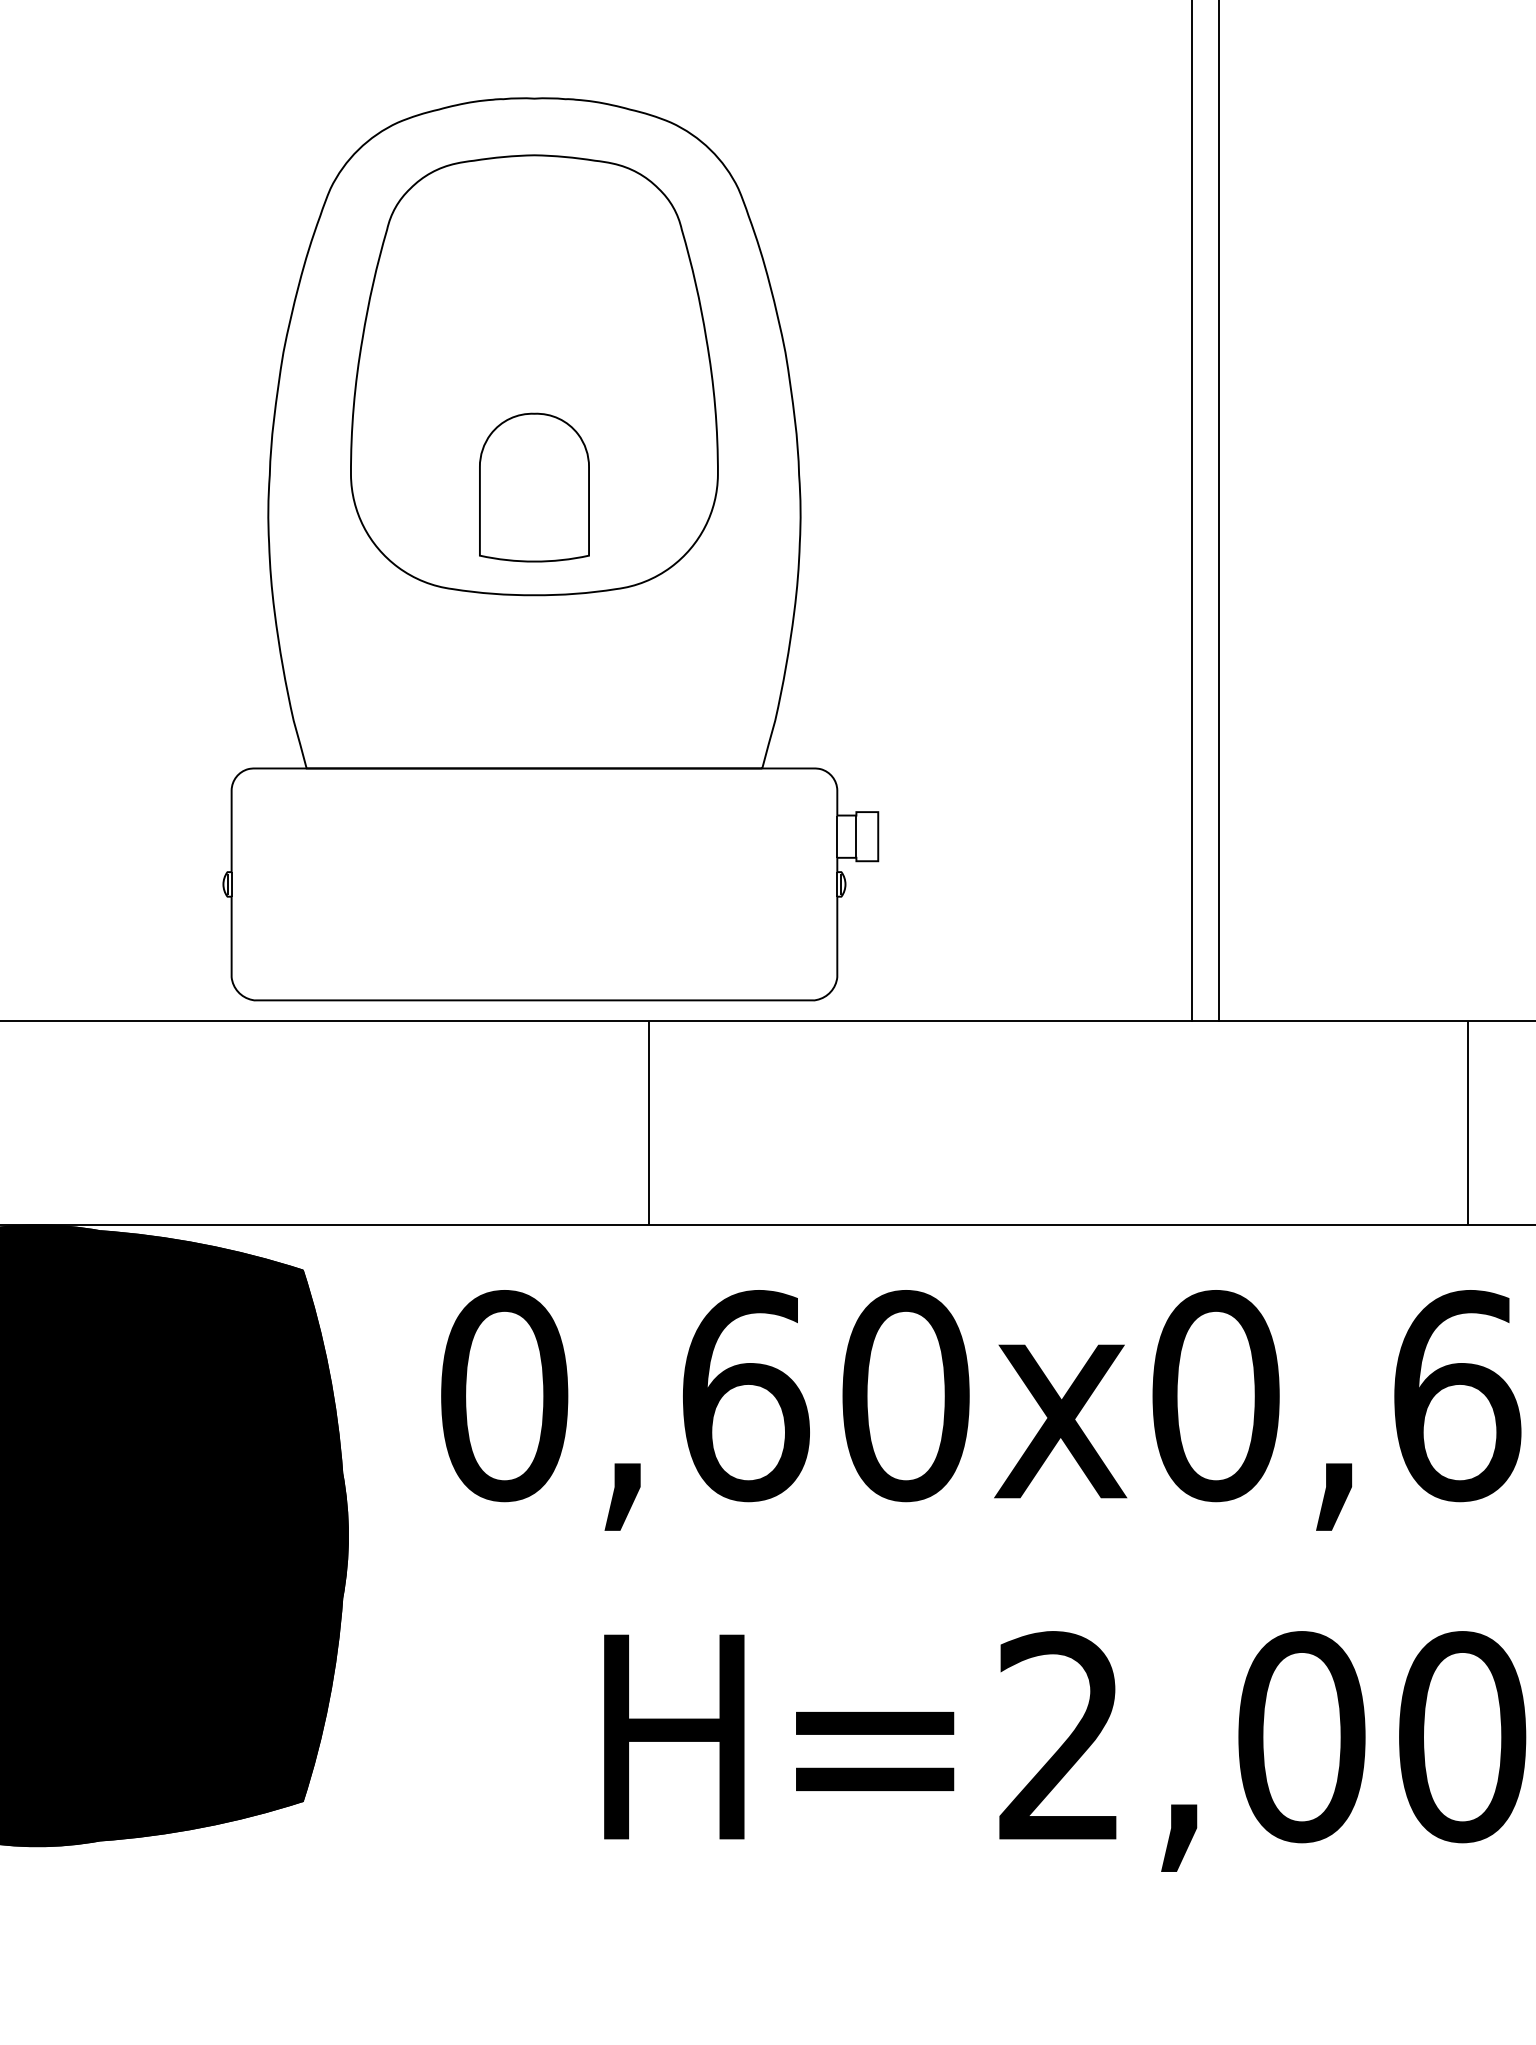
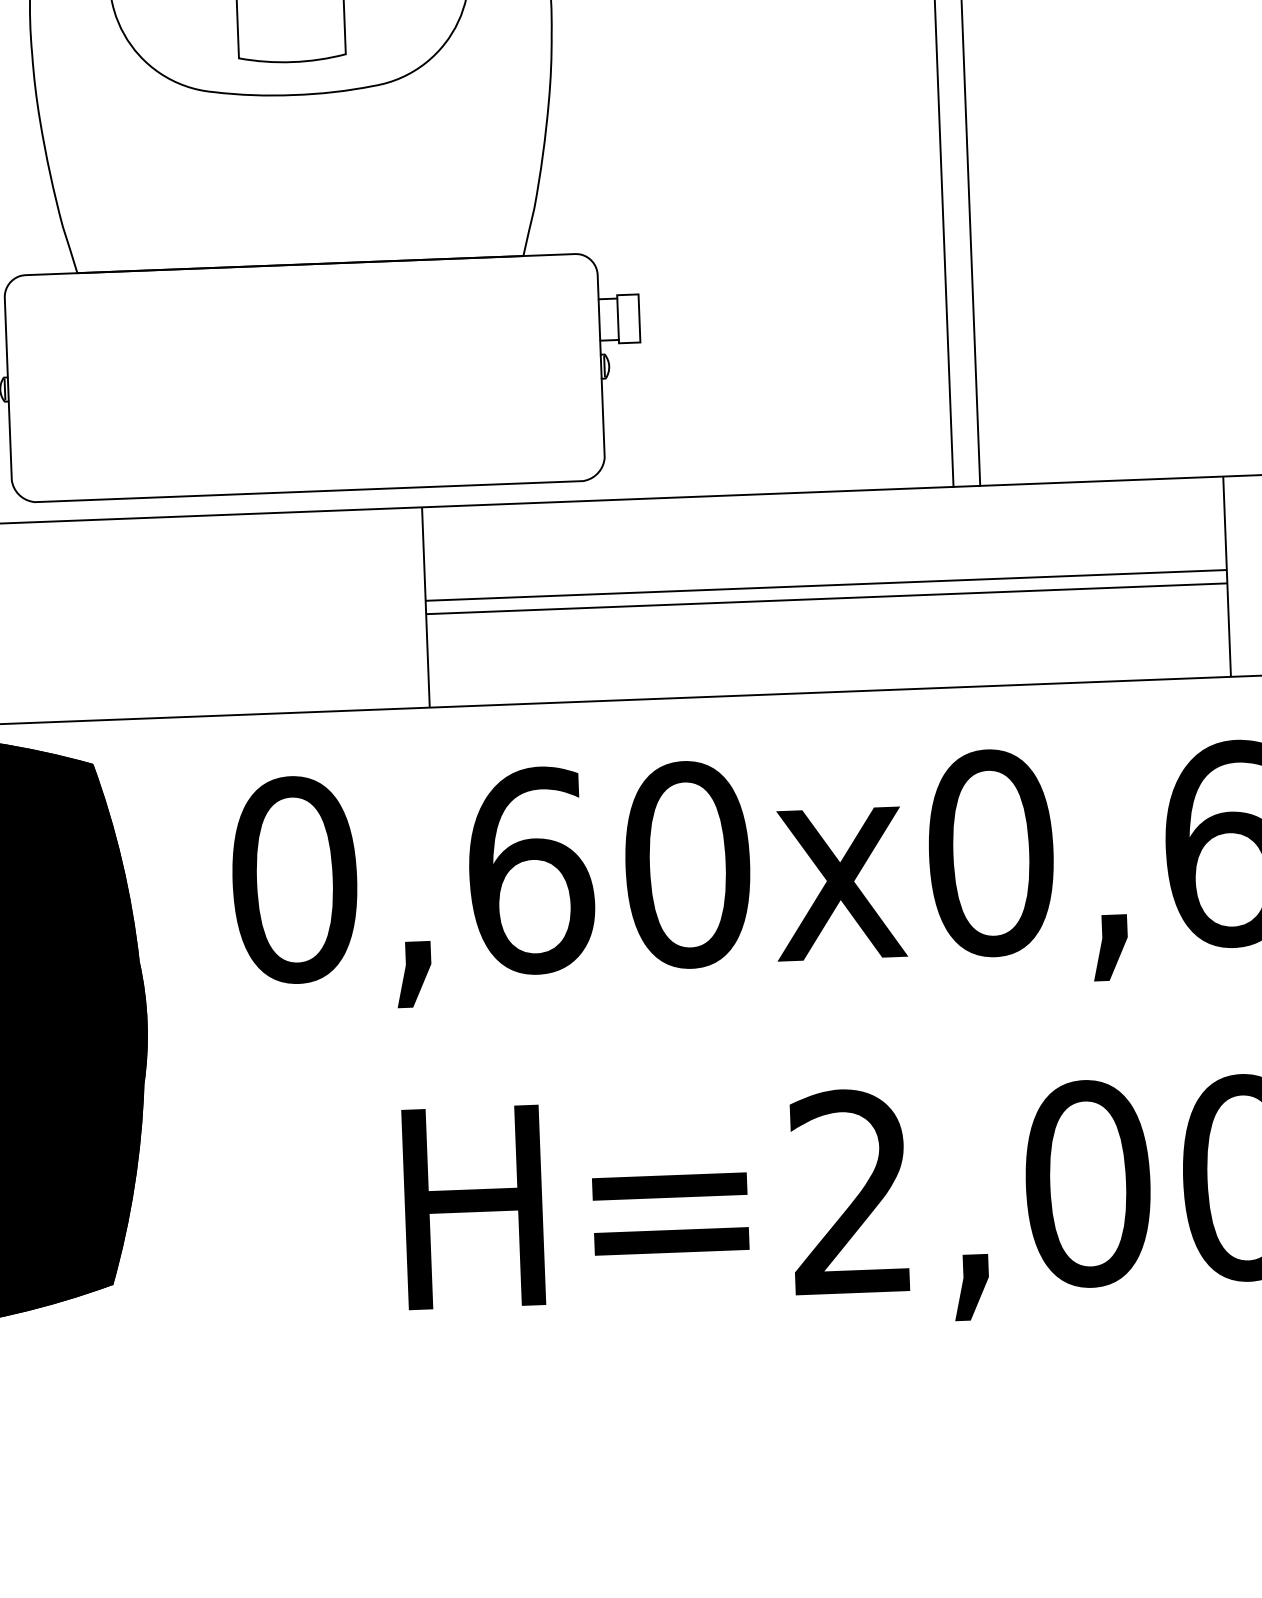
line: (1058, 1116) -> (826, 585), added
line: (1058, 1129) -> (826, 598), added

